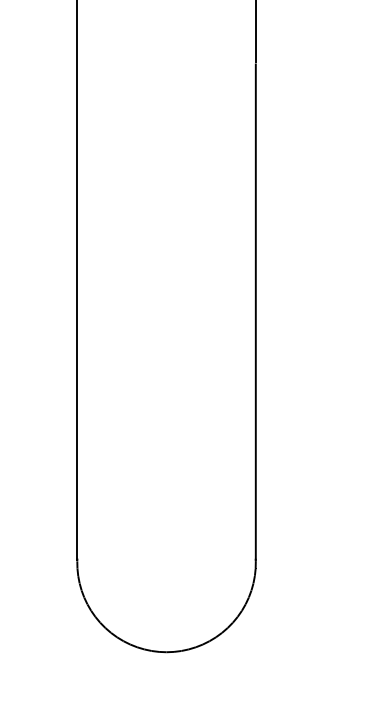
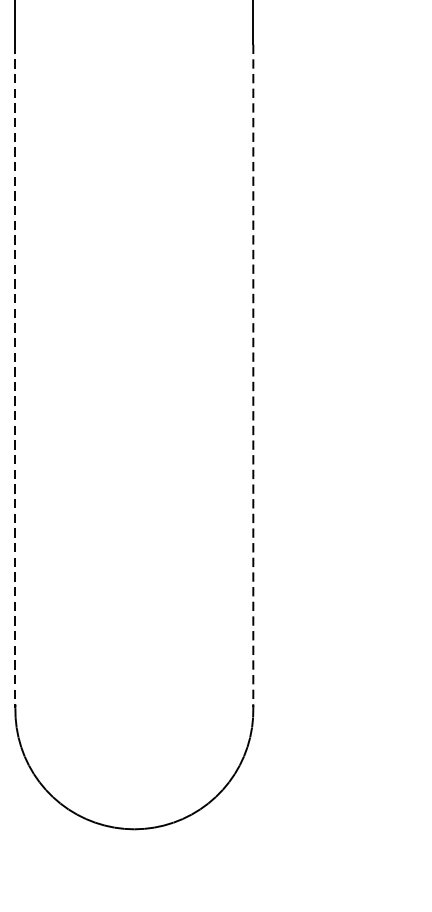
line: (77, 312) -> (15, 376), solid -> dashed
line: (255, 312) -> (252, 376), solid -> dashed

